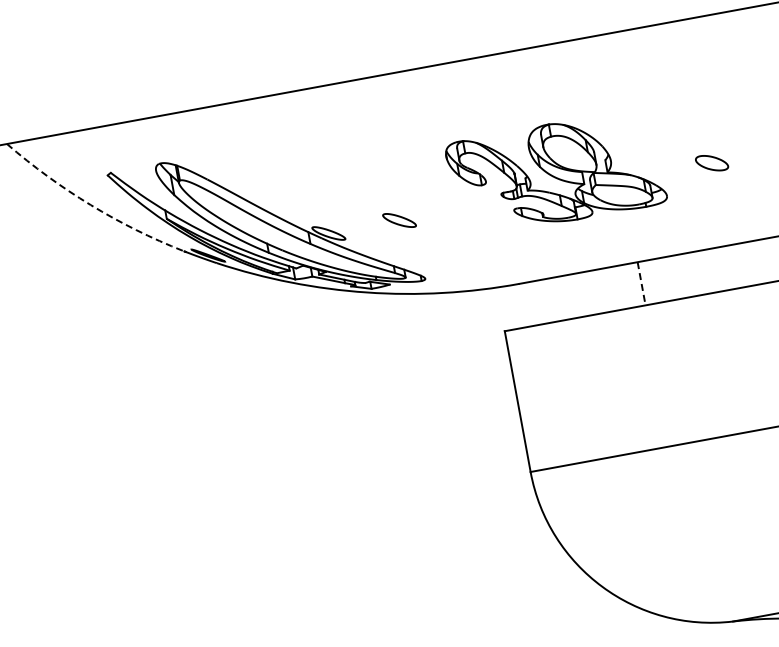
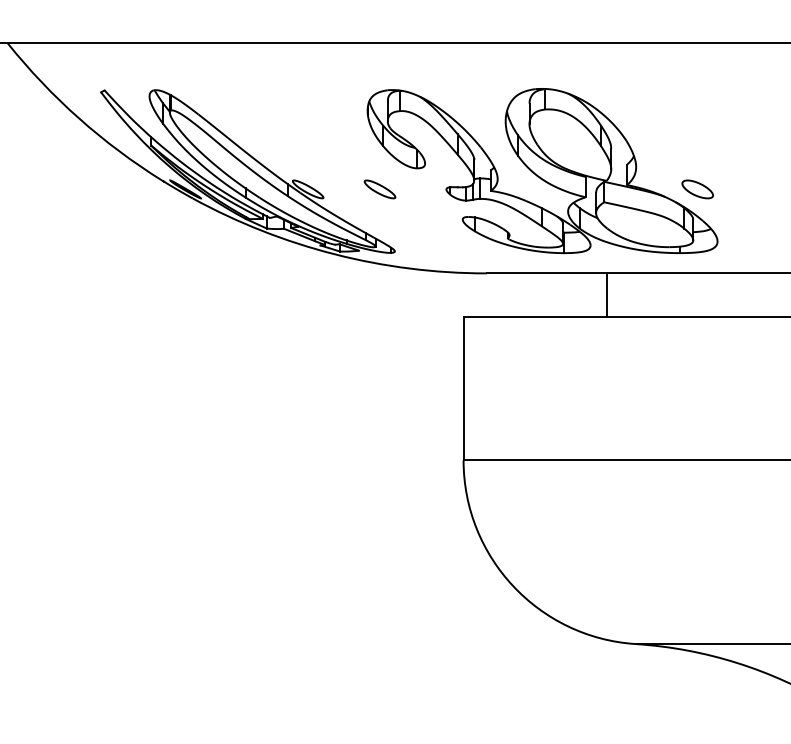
part: (556, 173) -> (542, 171), size x1.67
arc: (91, 205) -> (79, 118), dashed -> solid
line: (641, 283) -> (606, 295), dashed -> solid

